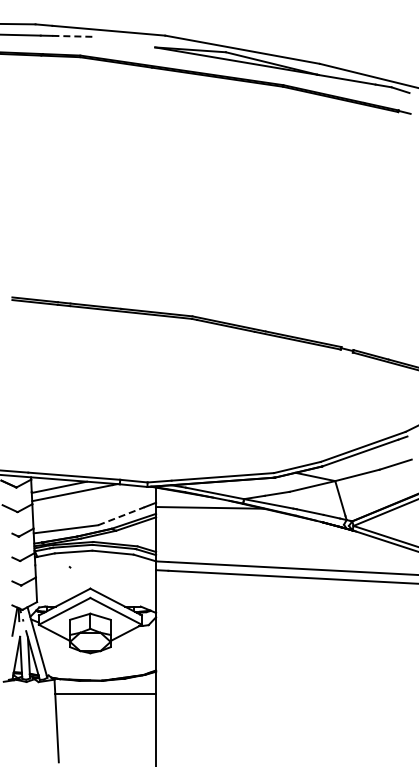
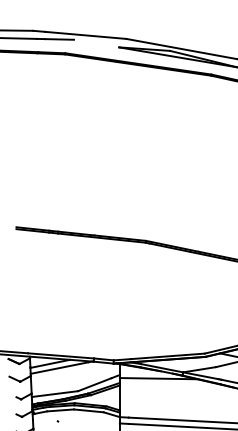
line: (72, 36) -> (59, 39), dashed -> solid
line: (121, 516) -> (94, 384), dashed -> solid

